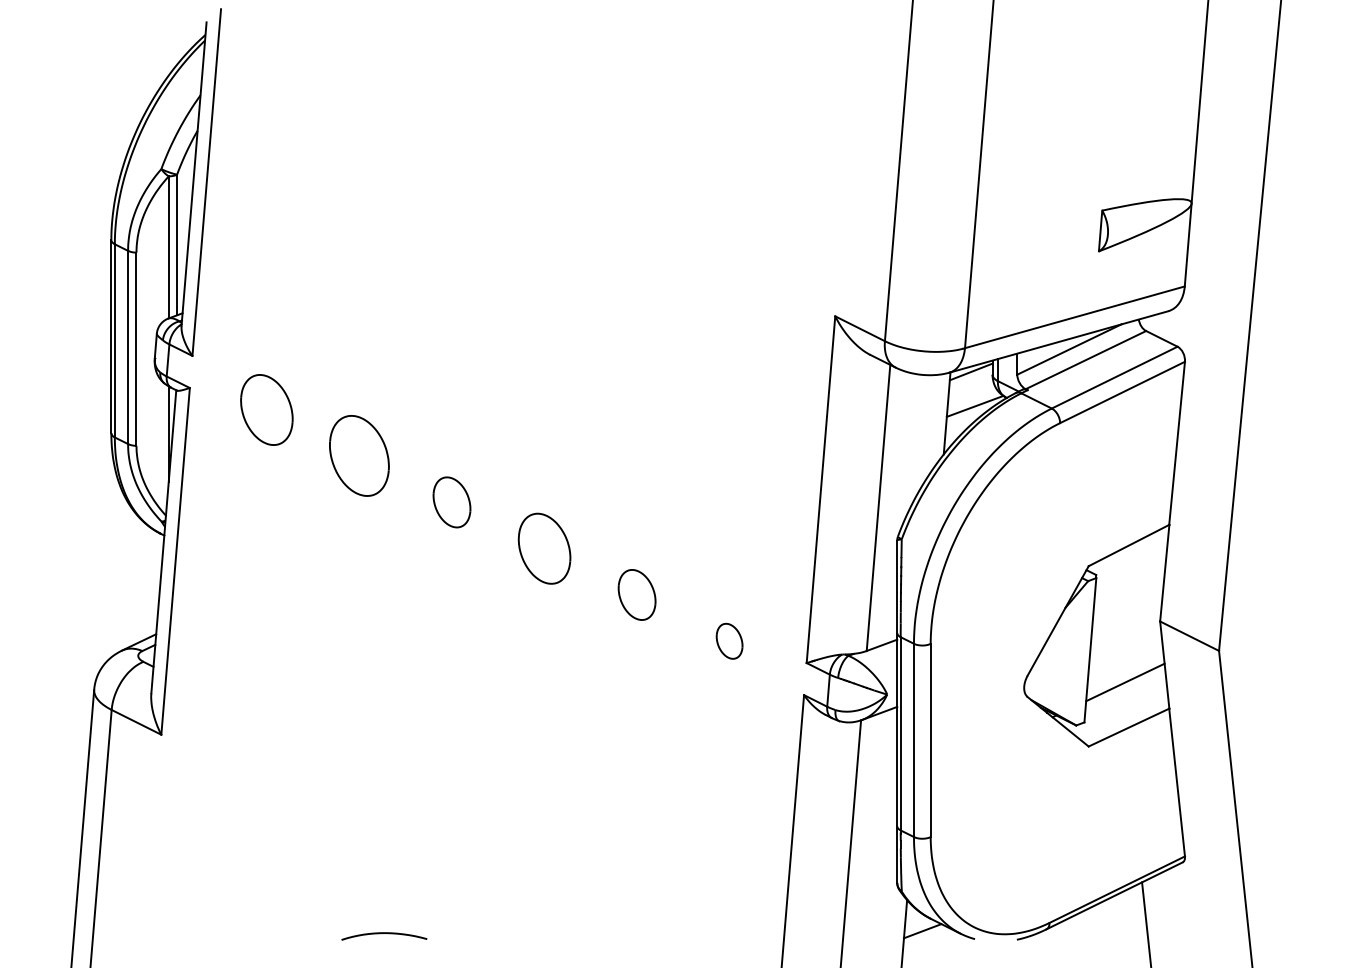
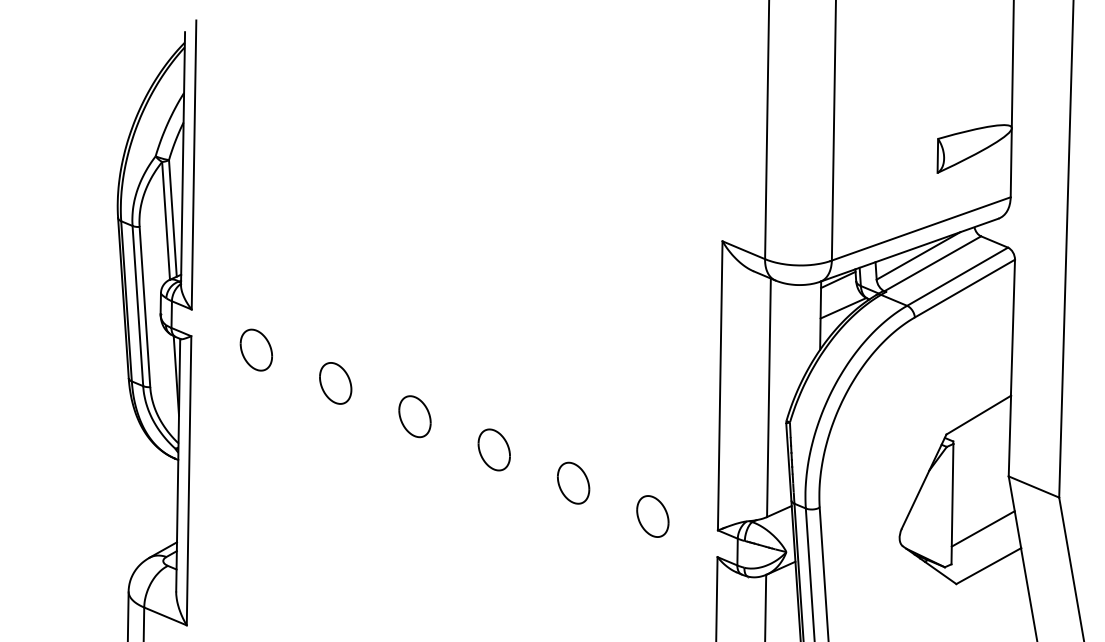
part: (266, 409) -> (256, 349), size x0.71
part: (359, 456) -> (335, 383), size x0.62
part: (544, 548) -> (494, 449), size x0.71
part: (729, 641) -> (652, 516), size x1.43

